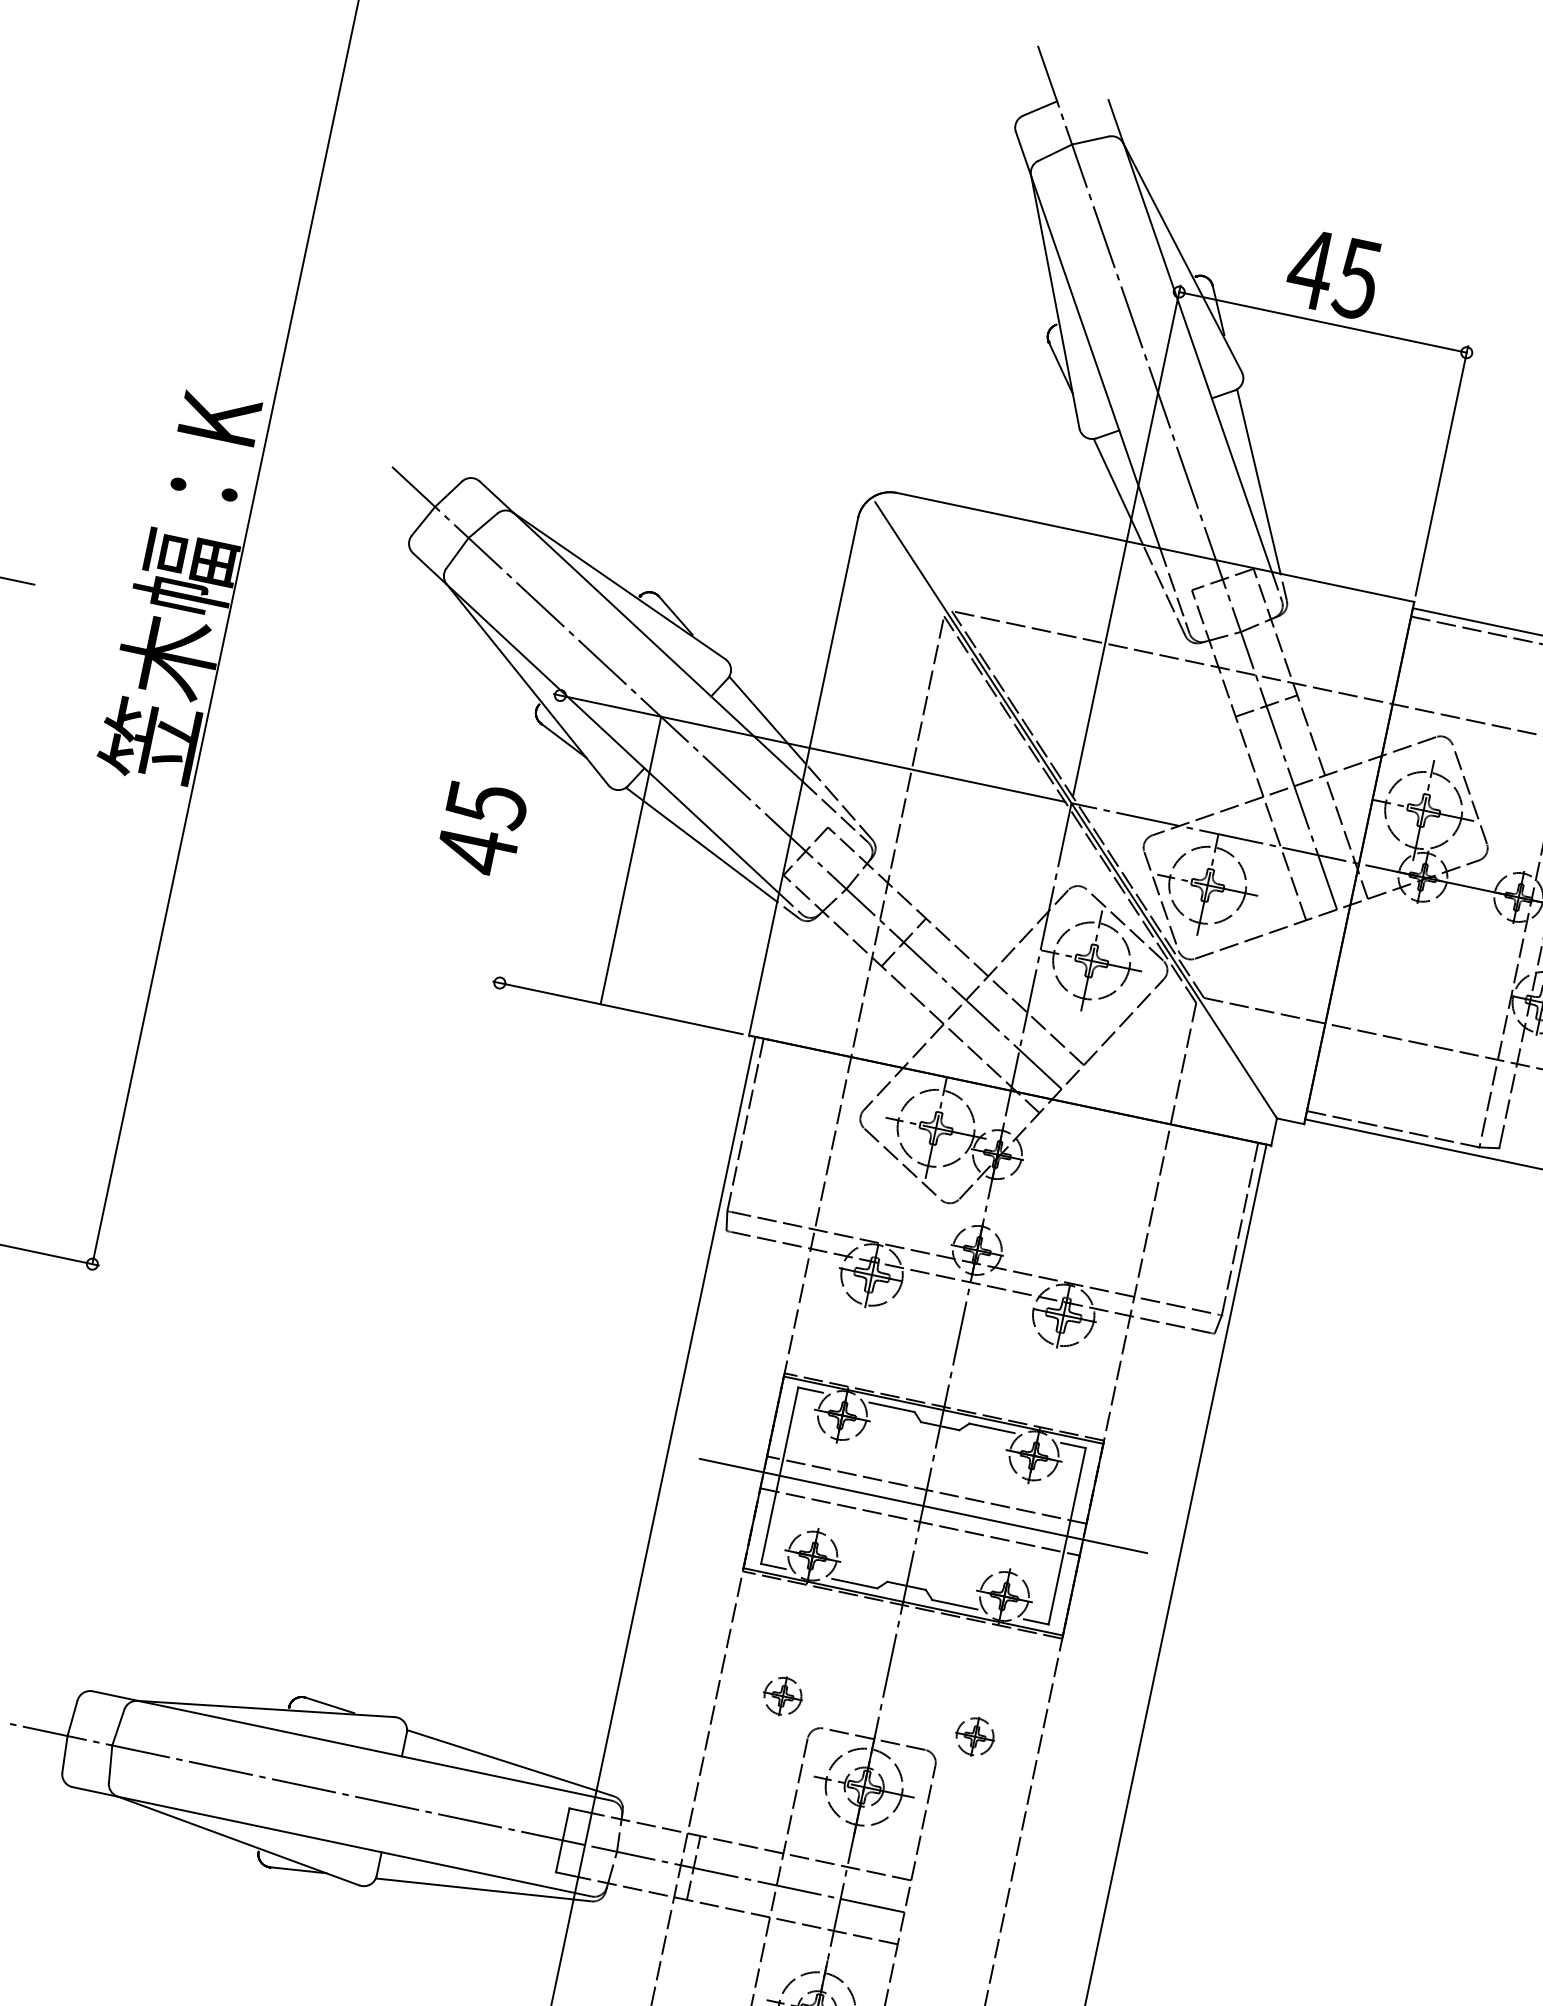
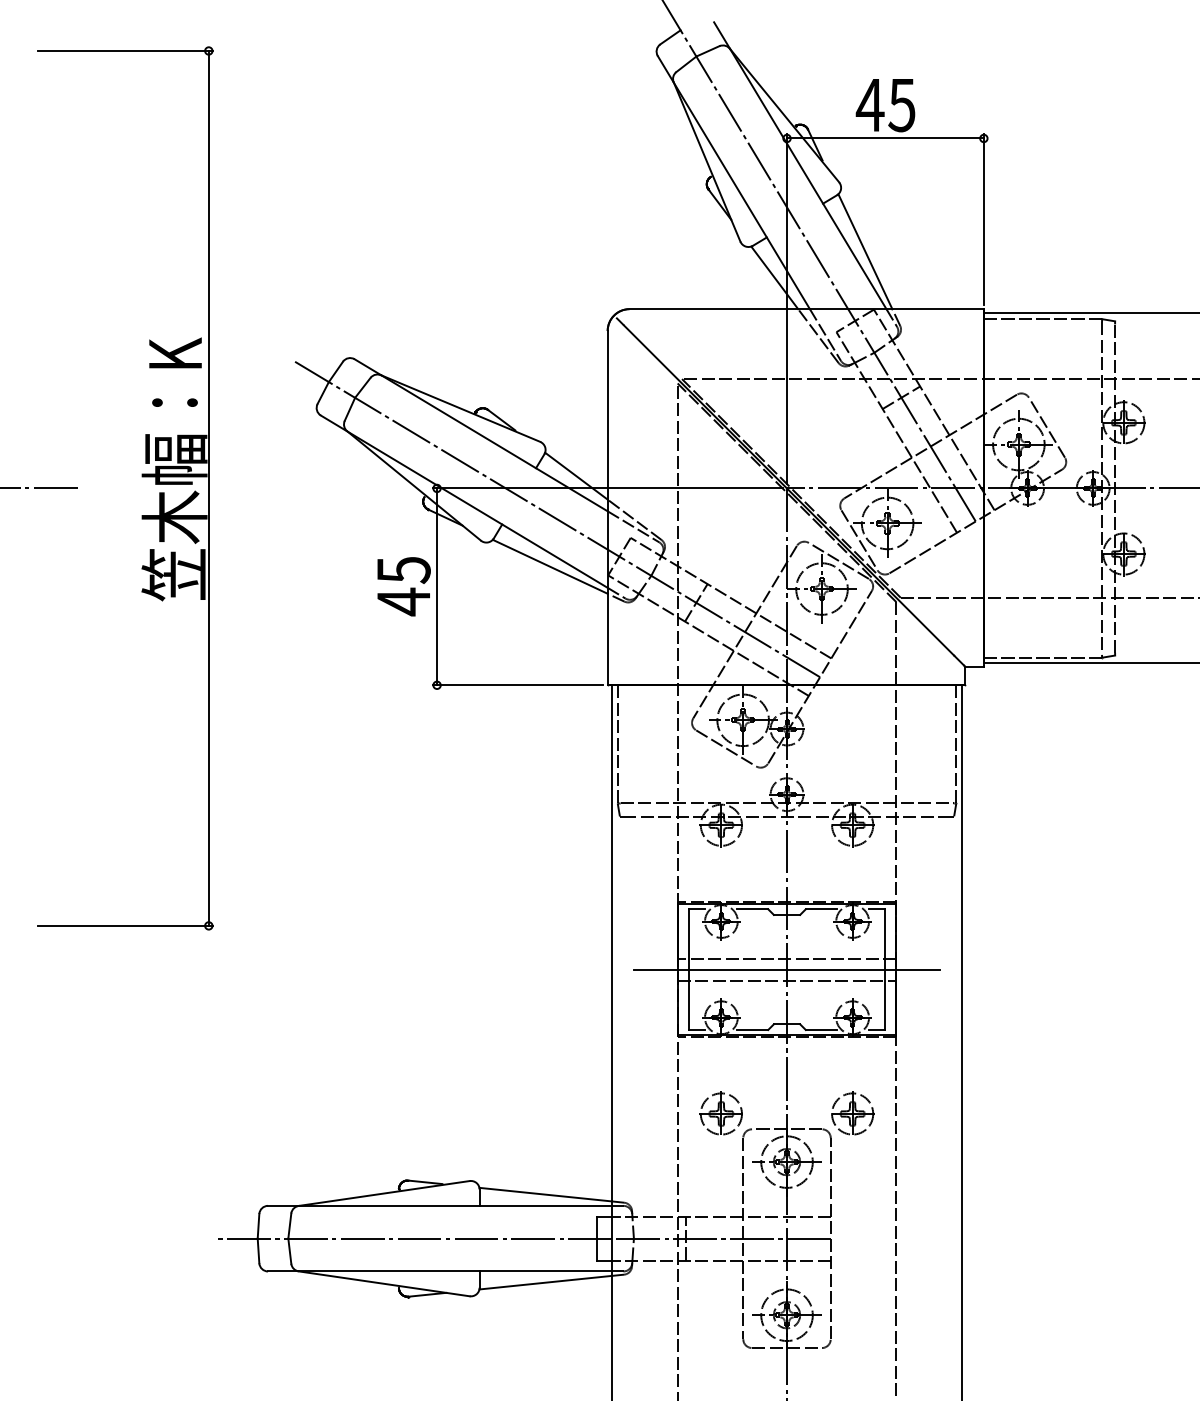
line: (631, 860) -> (437, 586), moved
part: (782, 1695) -> (720, 1113), size x1.67
part: (974, 1736) -> (852, 1113), size x1.67

